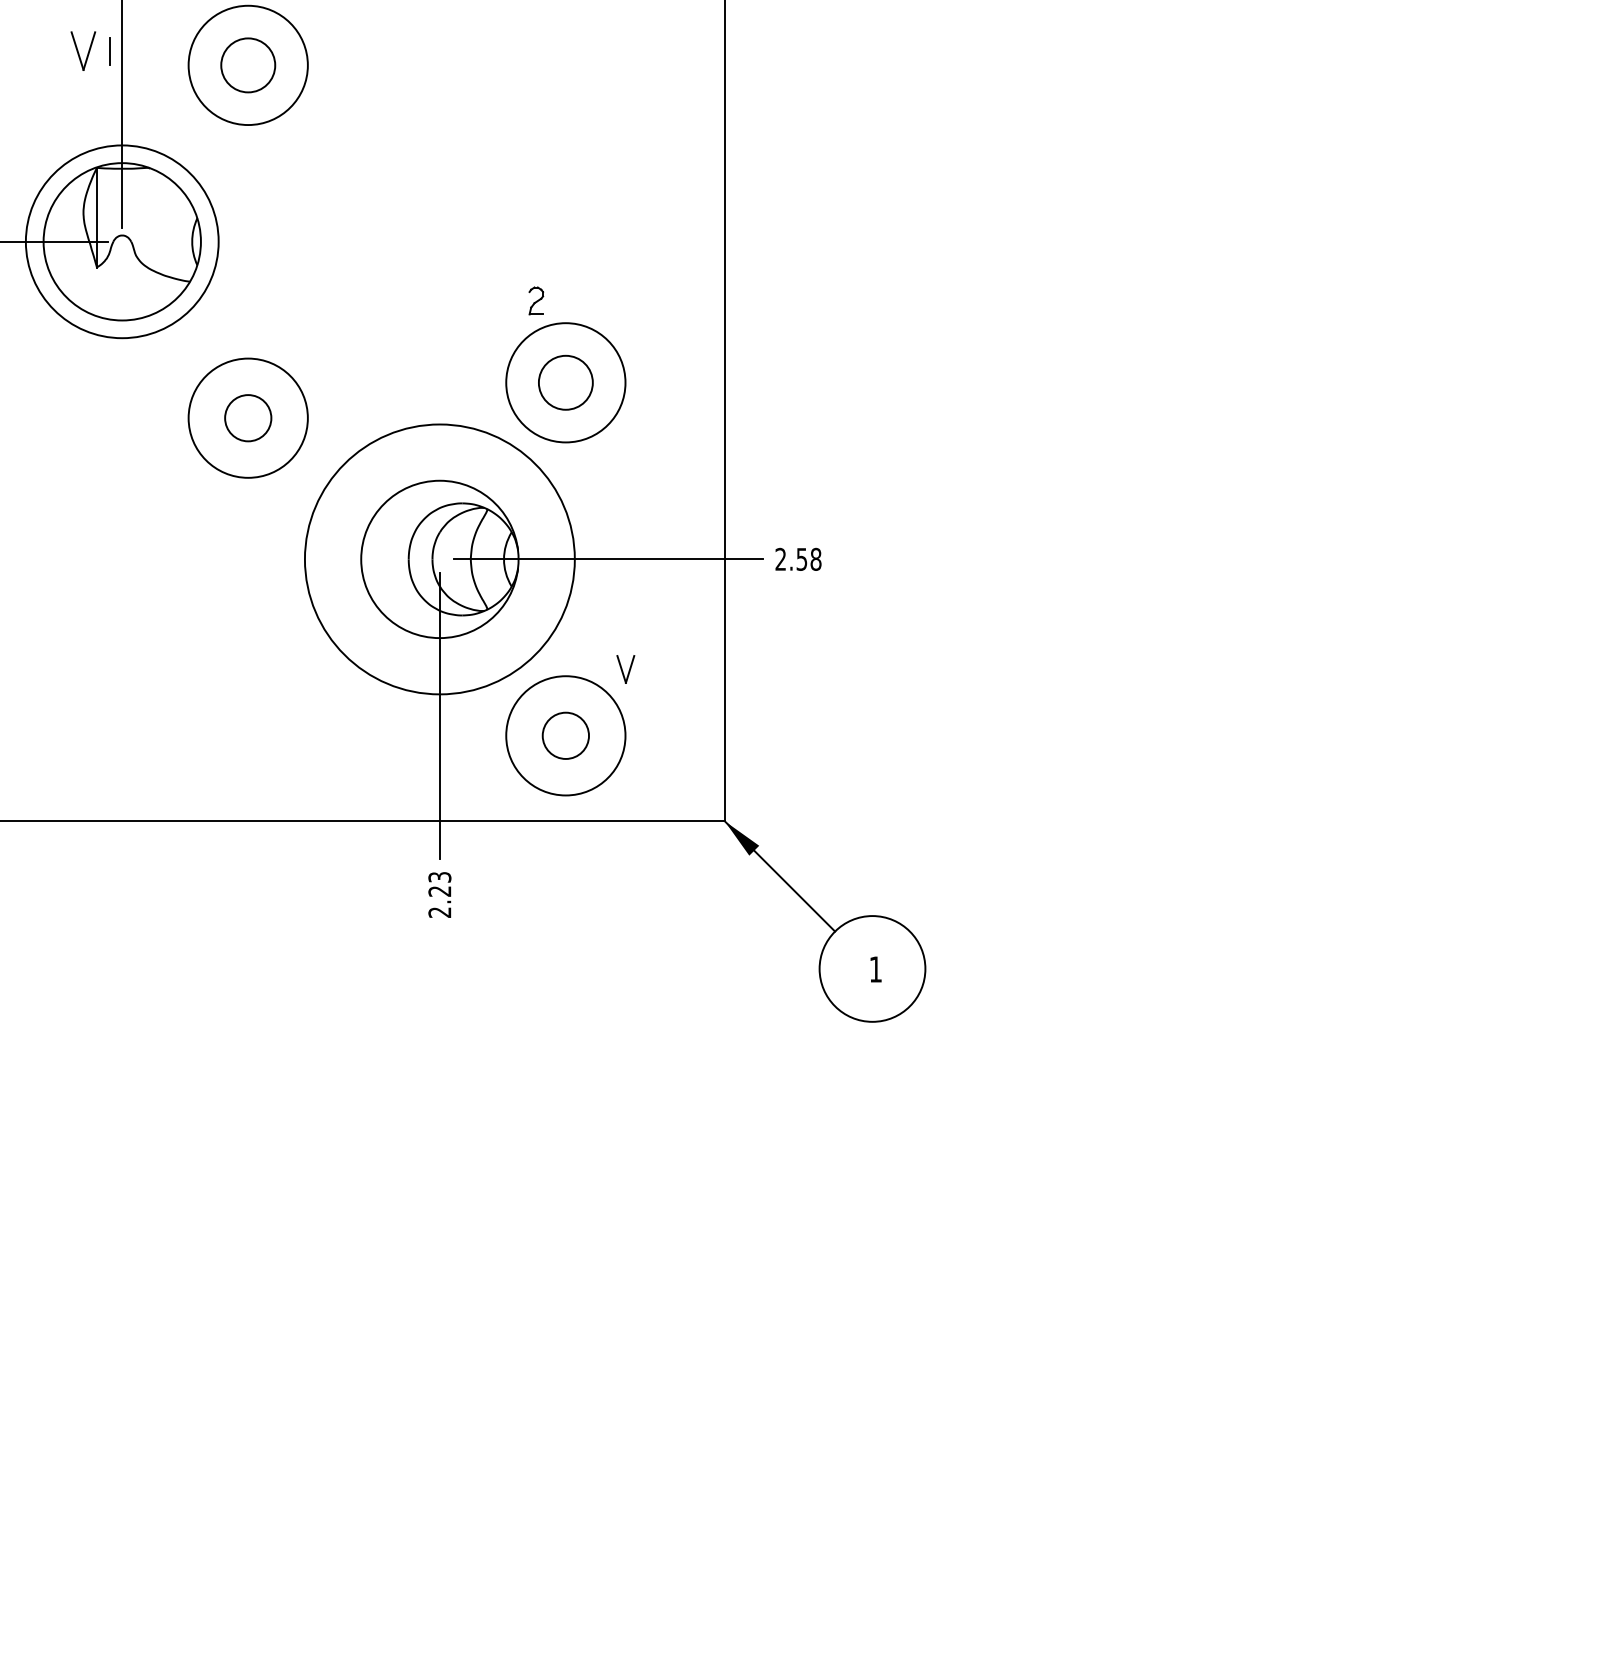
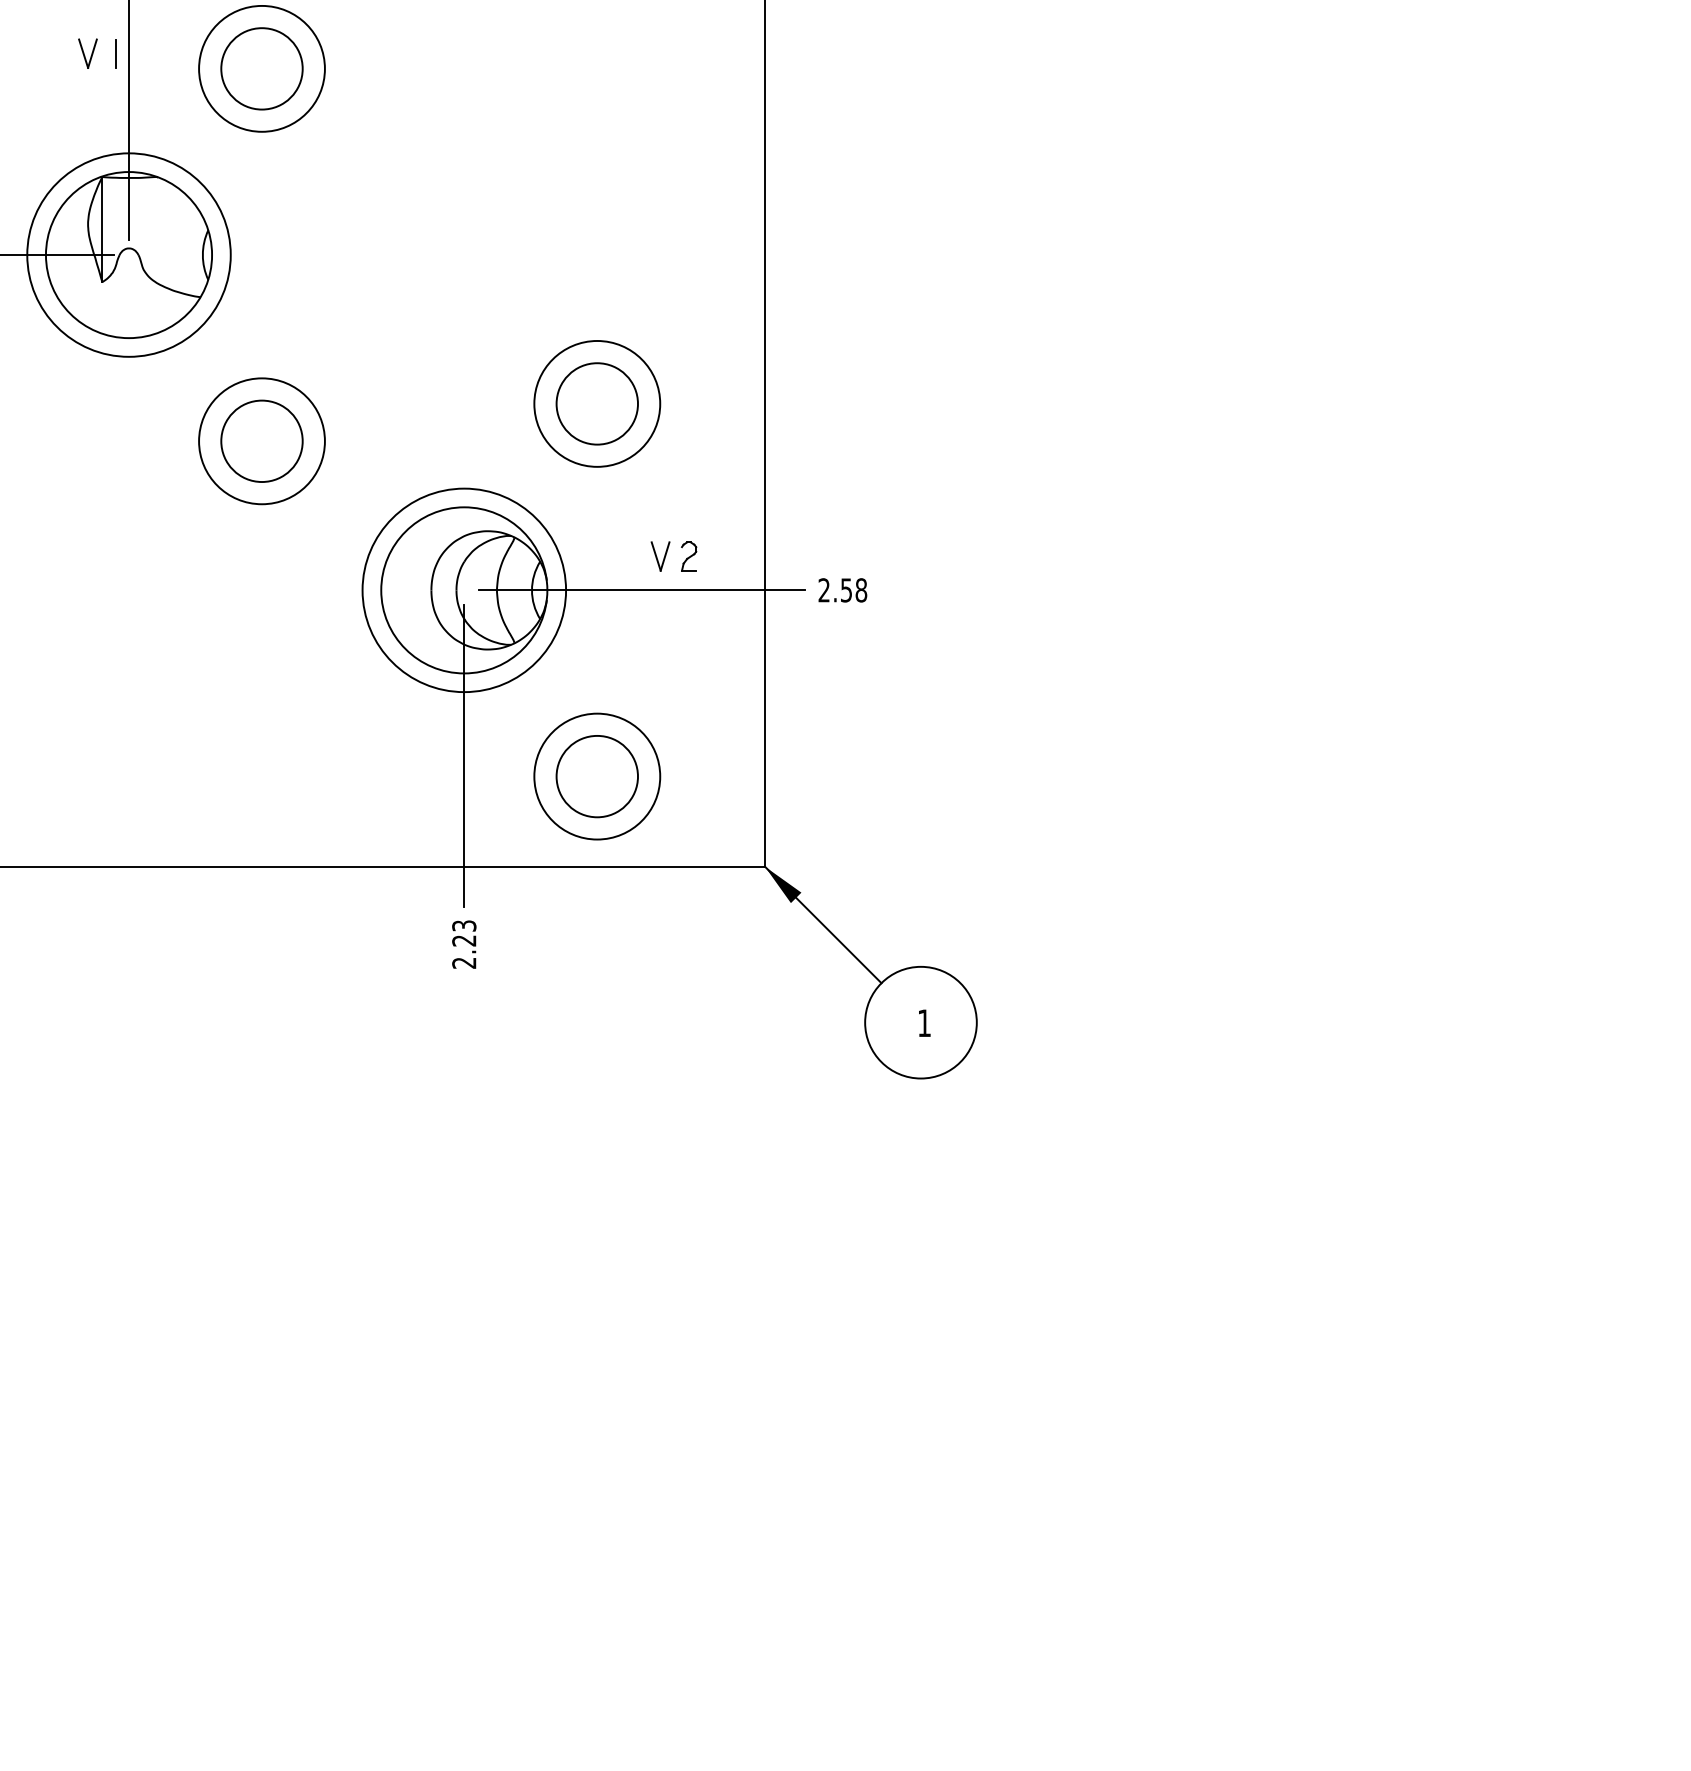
part: (82, 50) -> (87, 53), size x0.71
circle: (247, 65) -> (261, 68), size x1.43
part: (536, 300) -> (689, 556), moved
circle: (565, 382) -> (596, 403), size x1.43
circle: (247, 418) -> (261, 441), size x1.67
circle: (440, 559) -> (464, 590), size x0.71
part: (625, 669) -> (660, 556), moved
circle: (565, 735) -> (596, 776), size x1.67

